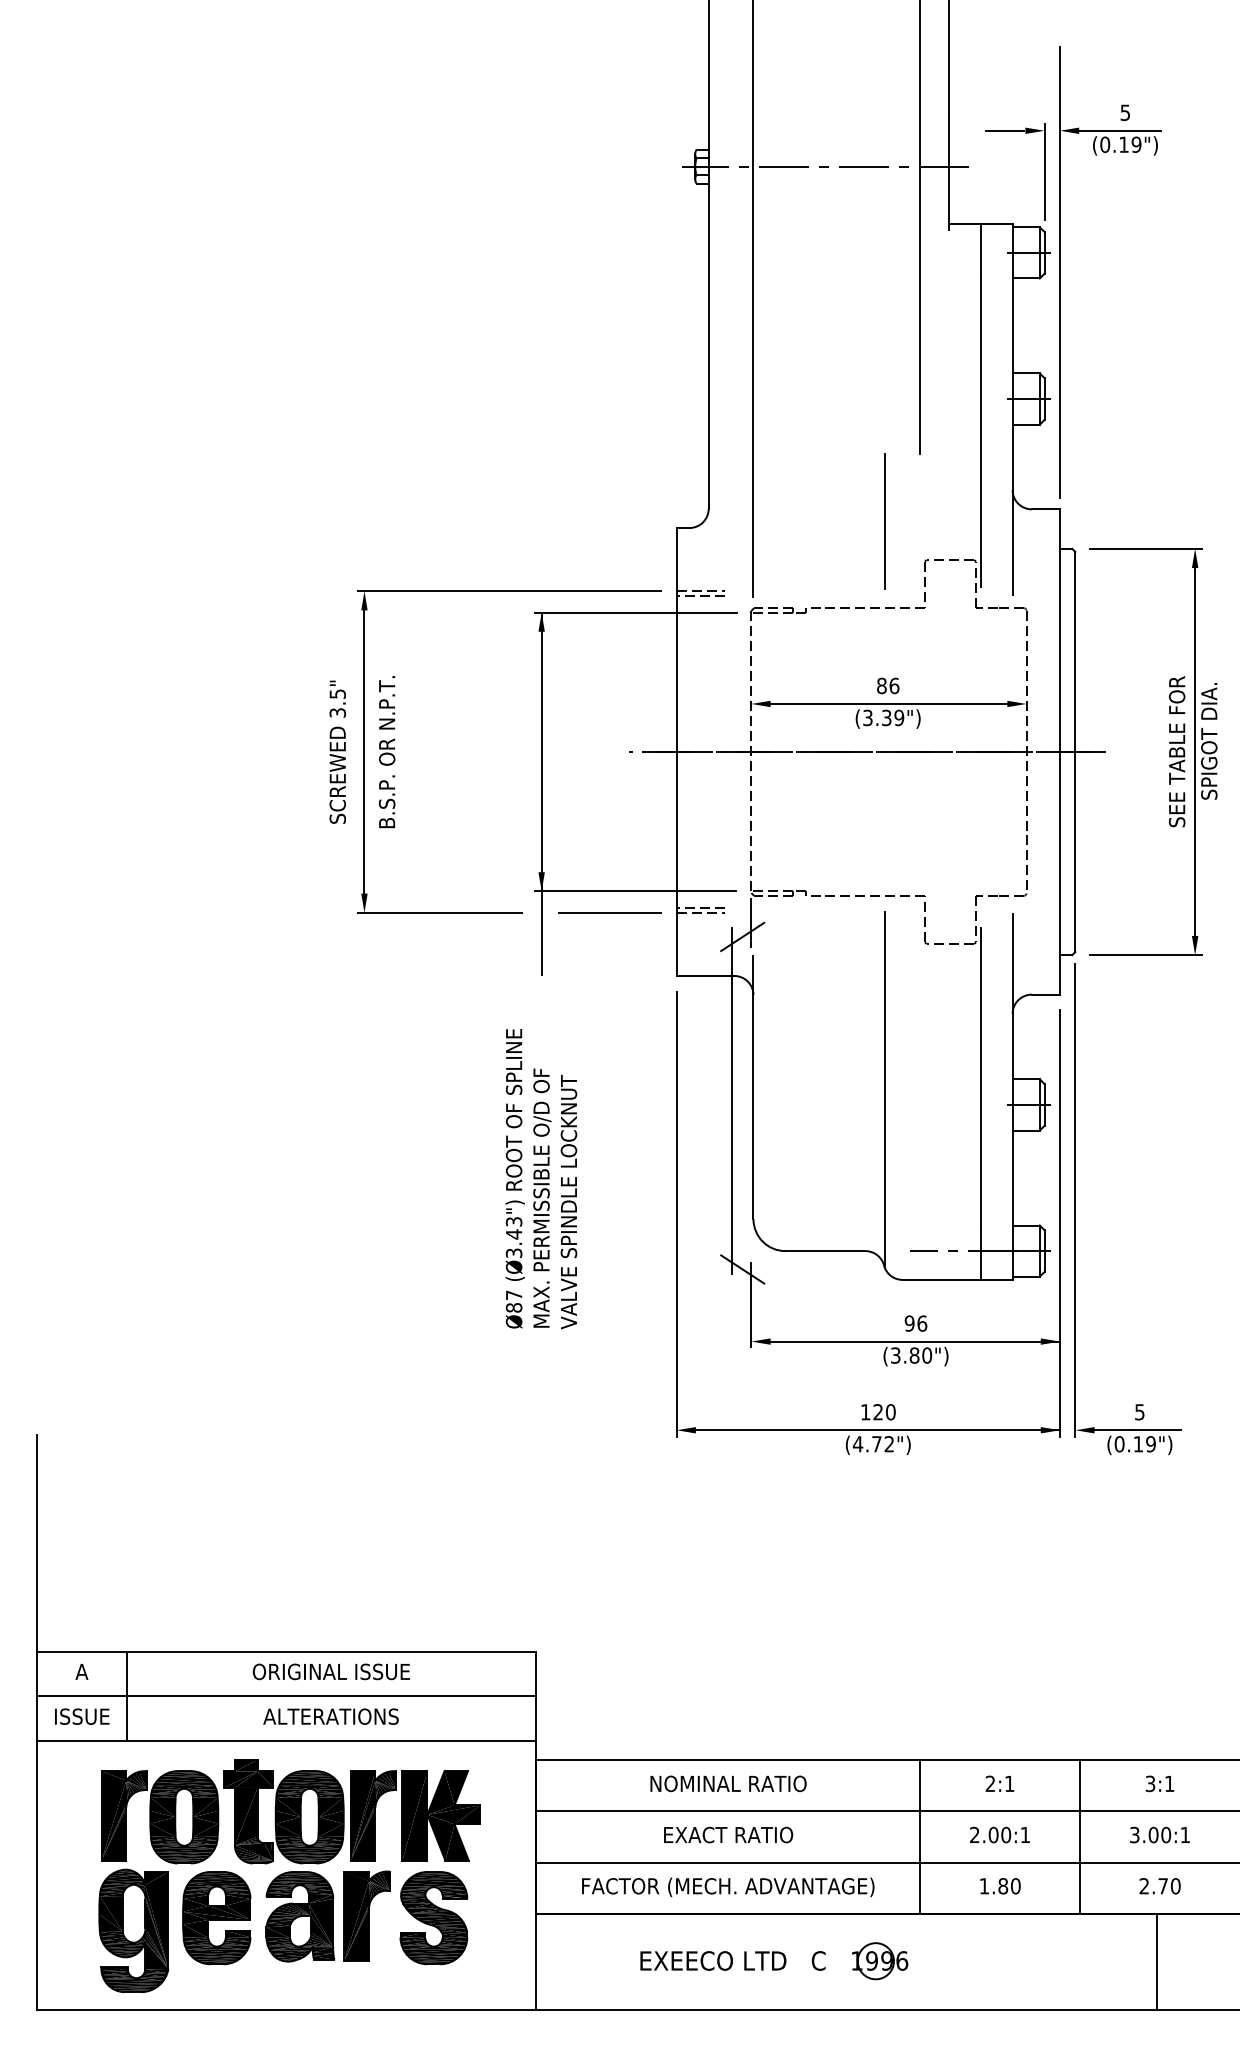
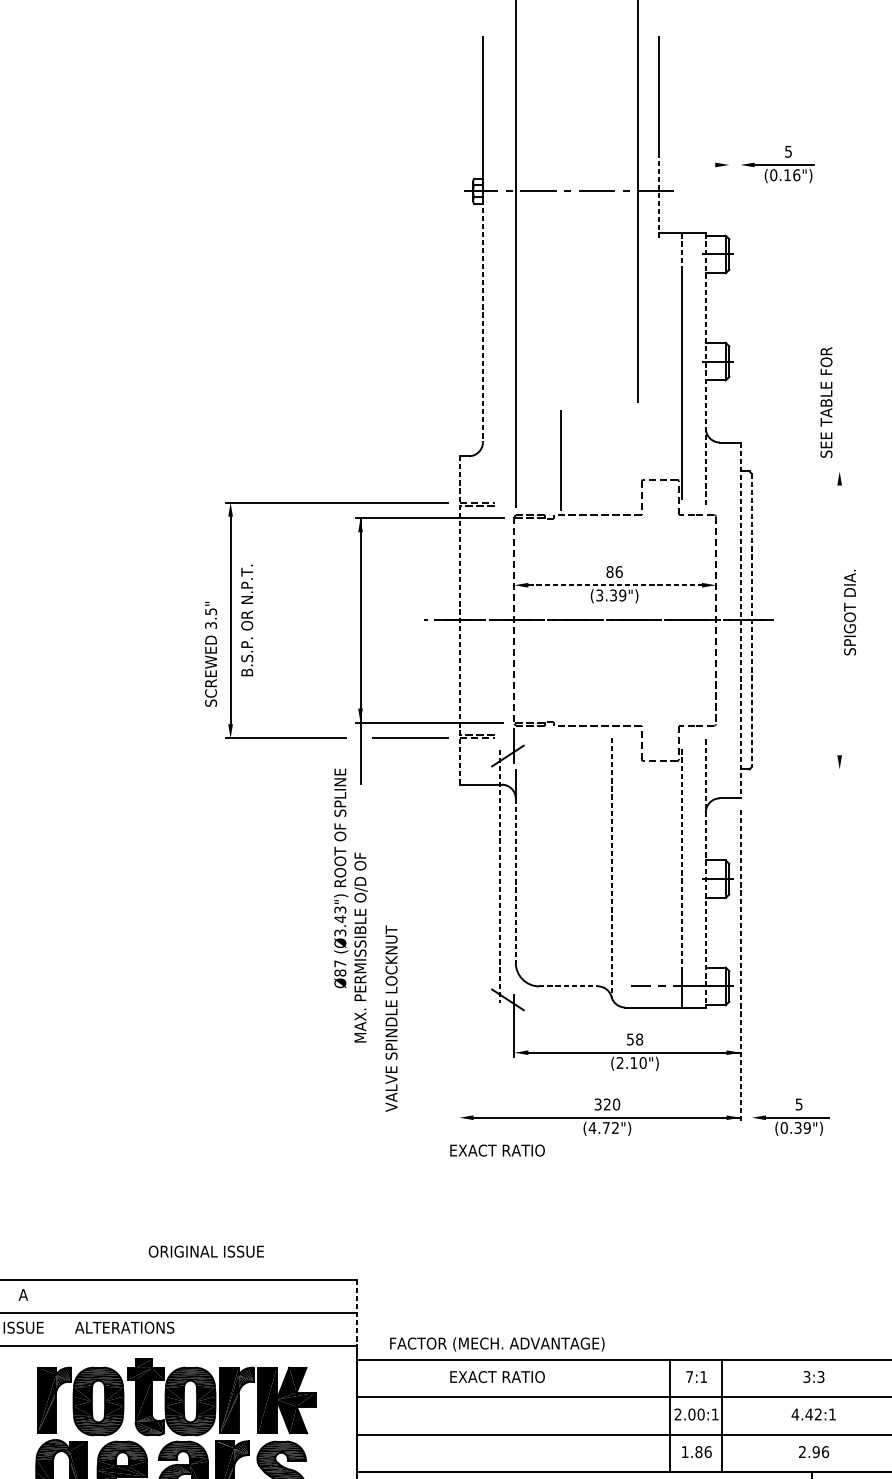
line: (1004, 130) -> (699, 164), removed
text: (1136, 144) -> (796, 175), (0.19") -> (0.16")
line: (1044, 171) -> (729, 194), removed
line: (948, 172) -> (658, 195), solid -> dashed
line: (980, 248) -> (682, 251), solid -> dashed
line: (1059, 272) -> (740, 268), removed
line: (708, 343) -> (482, 320), solid -> dashed
line: (1012, 409) -> (705, 369), solid -> dashed
line: (884, 521) -> (561, 460), moved
line: (1145, 548) -> (803, 471), removed
line: (889, 703) -> (615, 584), solid -> dashed
text: (337, 751) -> (210, 653), moved
text: (1177, 751) -> (826, 402), moved
line: (1195, 751) -> (839, 620), removed
line: (676, 752) -> (459, 620), solid -> dashed
line: (1059, 752) -> (740, 620), solid -> dashed
line: (1075, 752) -> (751, 620), solid -> dashed
line: (1145, 955) -> (803, 769), removed
line: (980, 1079) -> (682, 860), solid -> dashed
line: (884, 1089) -> (611, 867), solid -> dashed
line: (1012, 1097) -> (705, 873), solid -> dashed
line: (731, 1101) -> (499, 876), solid -> dashed
line: (753, 1107) -> (515, 881), solid -> dashed
text: (514, 1178) -> (340, 878), moved
line: (1075, 1199) -> (751, 948), removed
text: (568, 1202) -> (391, 1018), moved
line: (676, 1213) -> (459, 958), removed
line: (1059, 1223) -> (740, 966), solid -> dashed
line: (825, 1251) -> (568, 986), solid -> dashed
text: (915, 1323) -> (634, 1039), 96 -> 58
text: (905, 1355) -> (627, 1062), (3.80") -> (2.10")
text: (865, 1412) -> (597, 1104), 120 -> 320
text: (1138, 1444) -> (798, 1128), (0.19") -> (0.39")
text: (330, 1671) -> (205, 1251), moved
line: (126, 1696) -> (56, 1312), removed
line: (536, 1696) -> (356, 1312), solid -> dashed
text: (330, 1716) -> (124, 1327), moved
text: (728, 1783) -> (497, 1376), NOMINAL RATIO -> EXACT RATIO
text: (990, 1783) -> (689, 1376), 2:1 -> 7:1
text: (1169, 1783) -> (820, 1376), 3:1 -> 3:3
text: (728, 1834) -> (497, 1150), moved
text: (1150, 1834) -> (806, 1414), 3.00:1 -> 4.42:1
line: (920, 1836) -> (670, 1415), moved
line: (1080, 1836) -> (721, 1415), moved
text: (1015, 1886) -> (707, 1452), 1.80 -> 1.86
text: (1169, 1886) -> (820, 1452), 2.70 -> 2.96
text: (728, 1887) -> (497, 1344), moved

